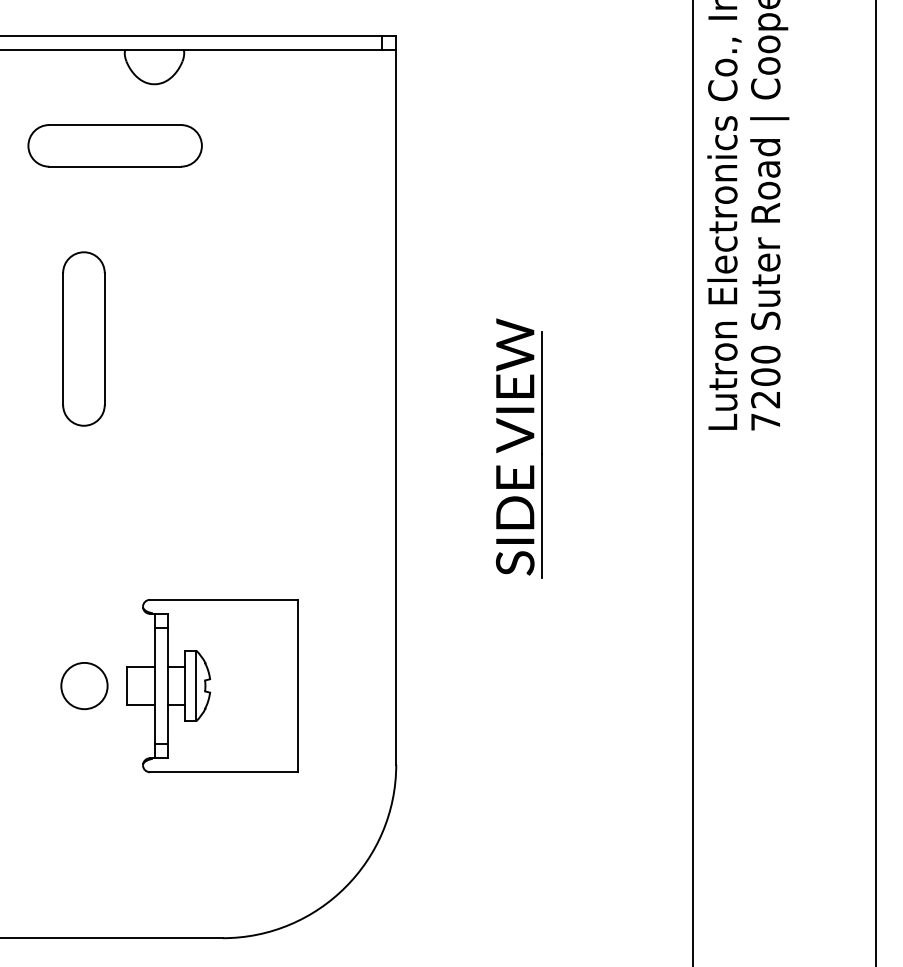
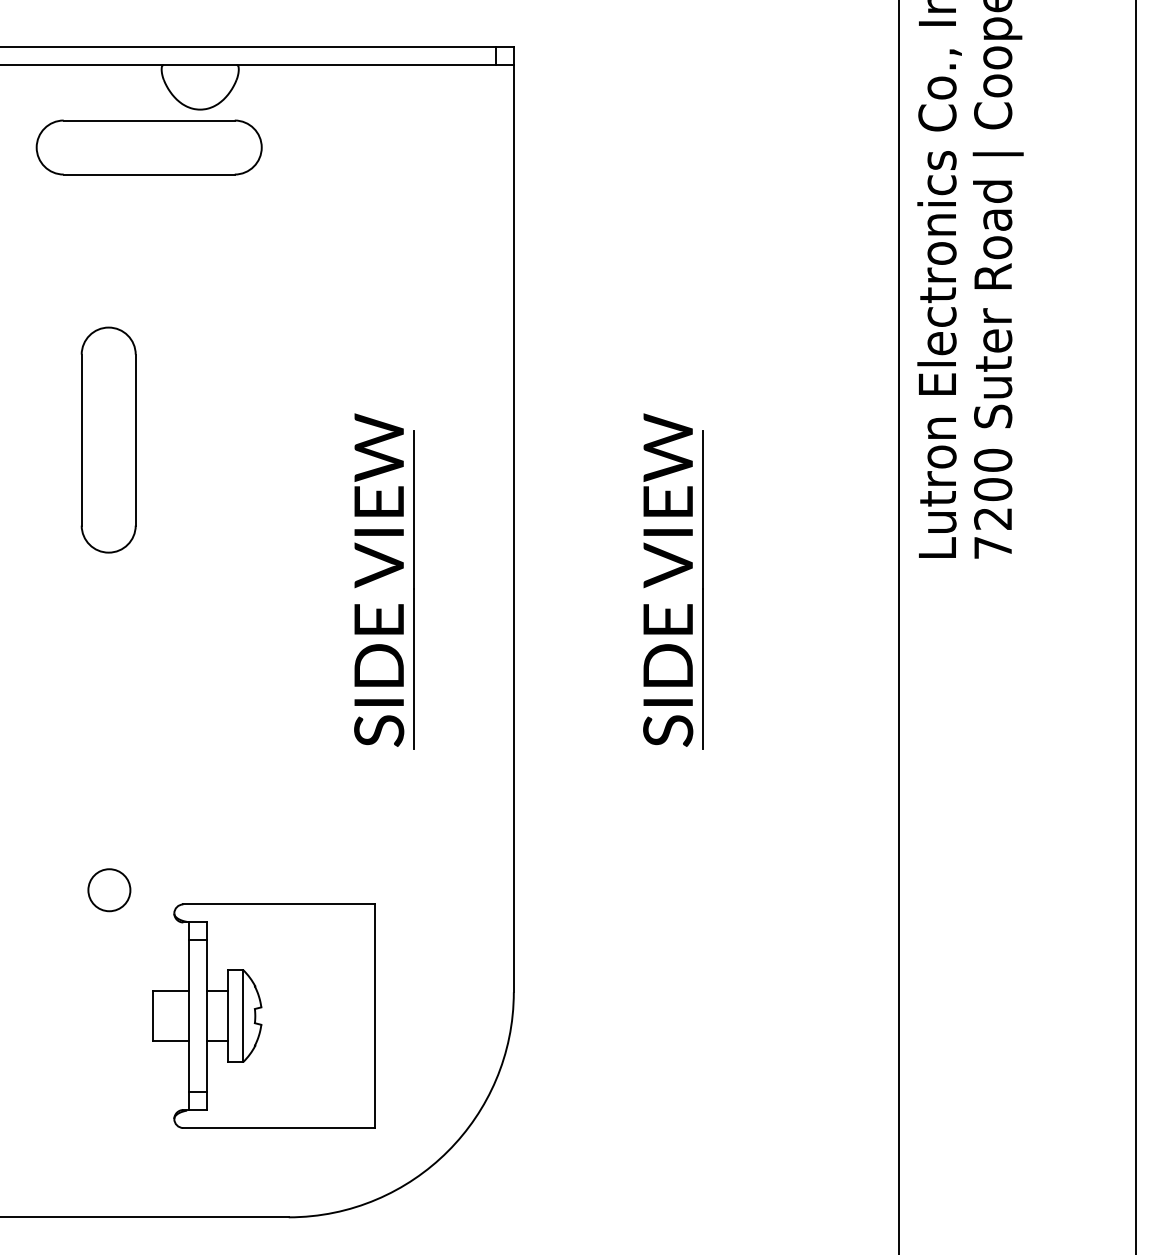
part: (114, 145) -> (148, 147), moved
part: (296, 448) -> (384, 581), added
part: (211, 685) -> (263, 1015), moved
circle: (84, 686) -> (109, 890), size x0.7

